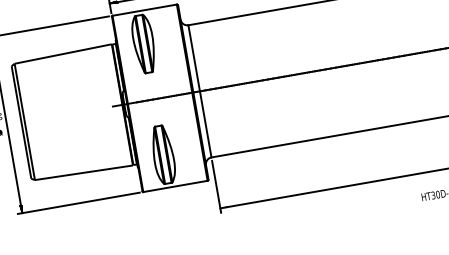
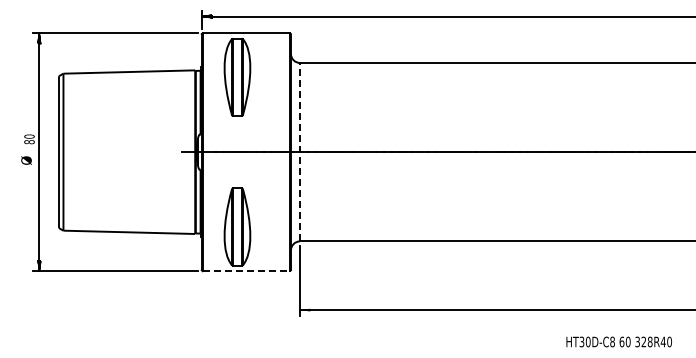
line: (199, 90) -> (299, 151), solid -> dashed
line: (175, 186) -> (246, 271), solid -> dashed

